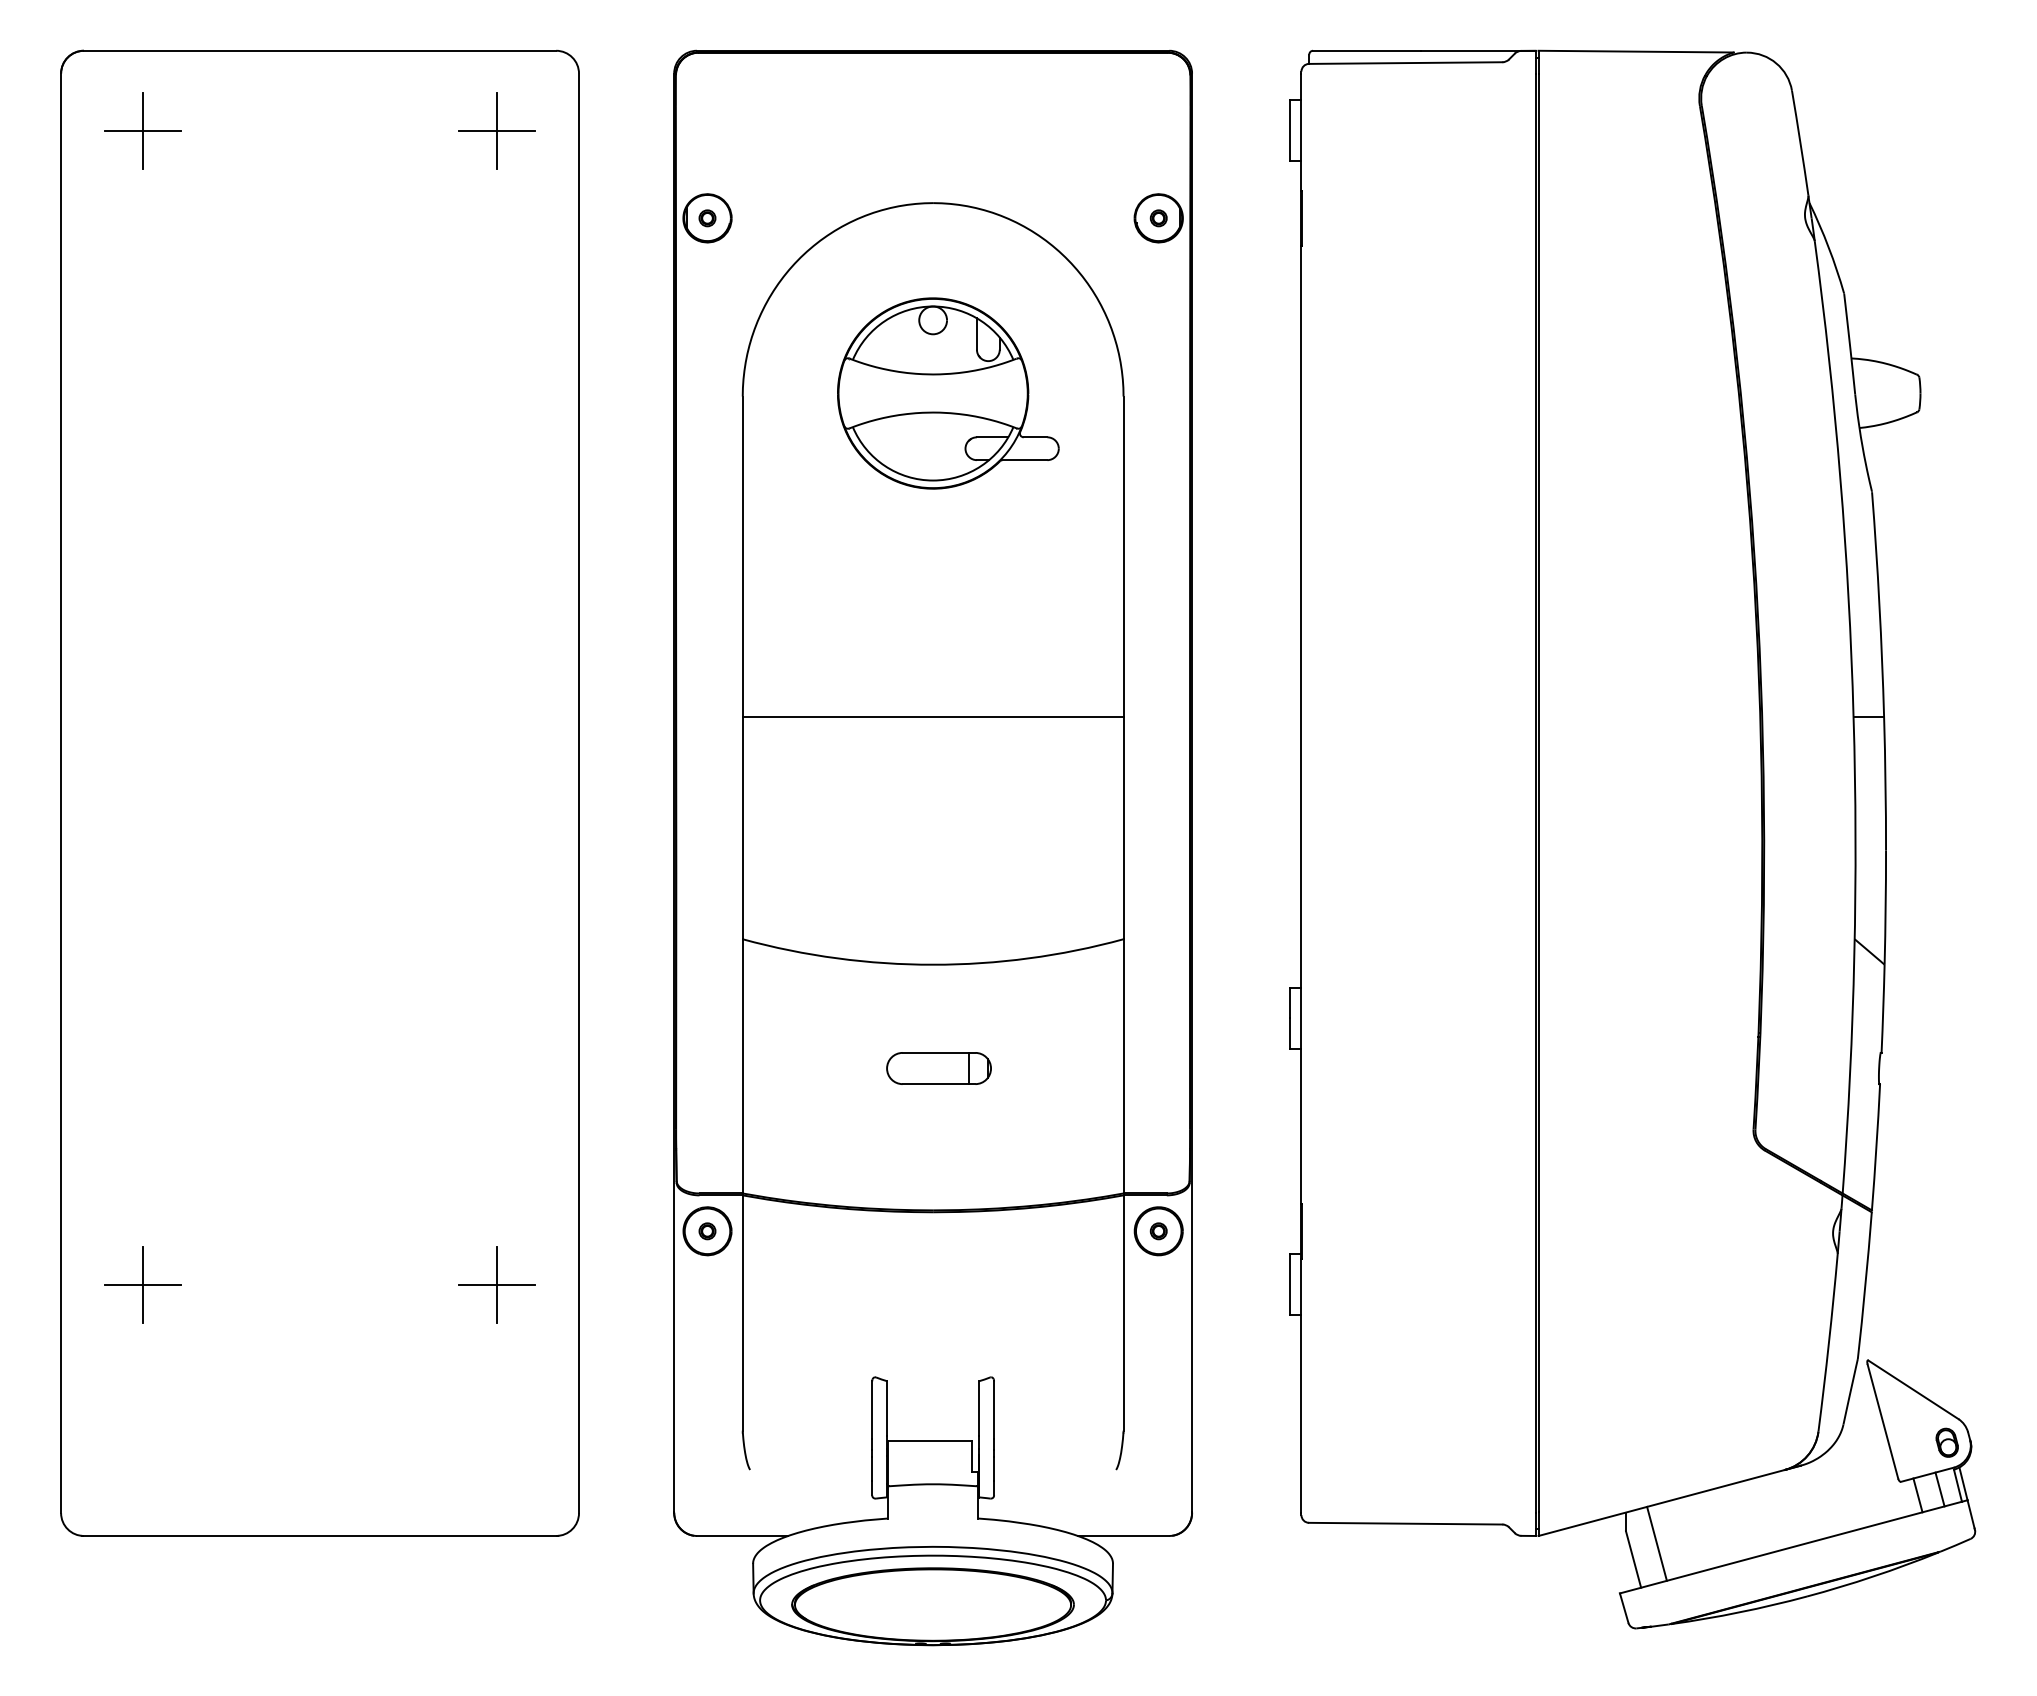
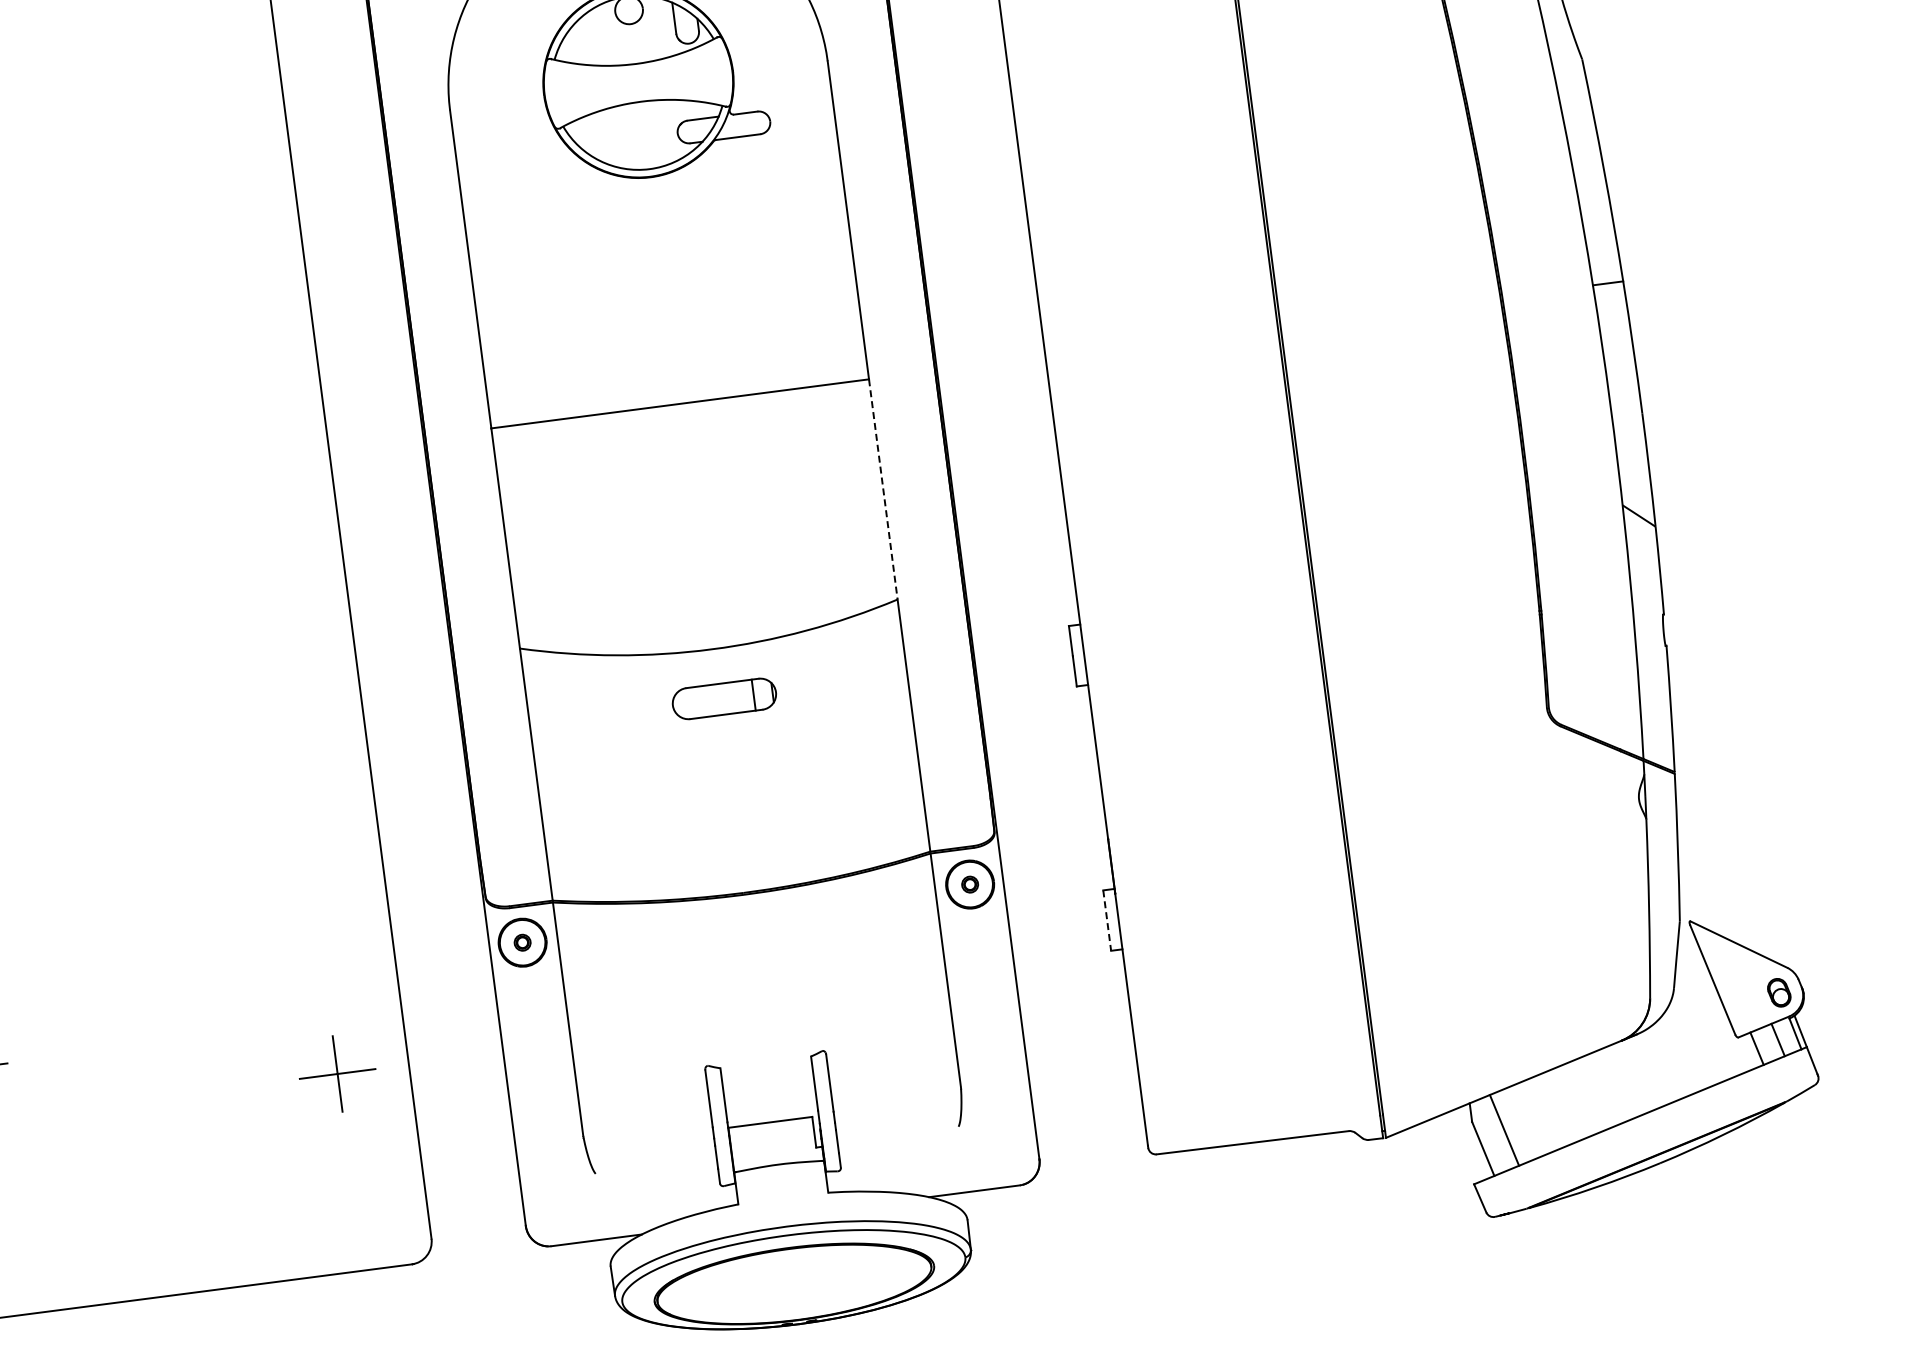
line: (1123, 828) -> (883, 489), solid -> dashed
part: (938, 1068) -> (723, 698), moved
part: (496, 1284) -> (336, 1073), moved
line: (1290, 1285) -> (1107, 921), solid -> dashed

